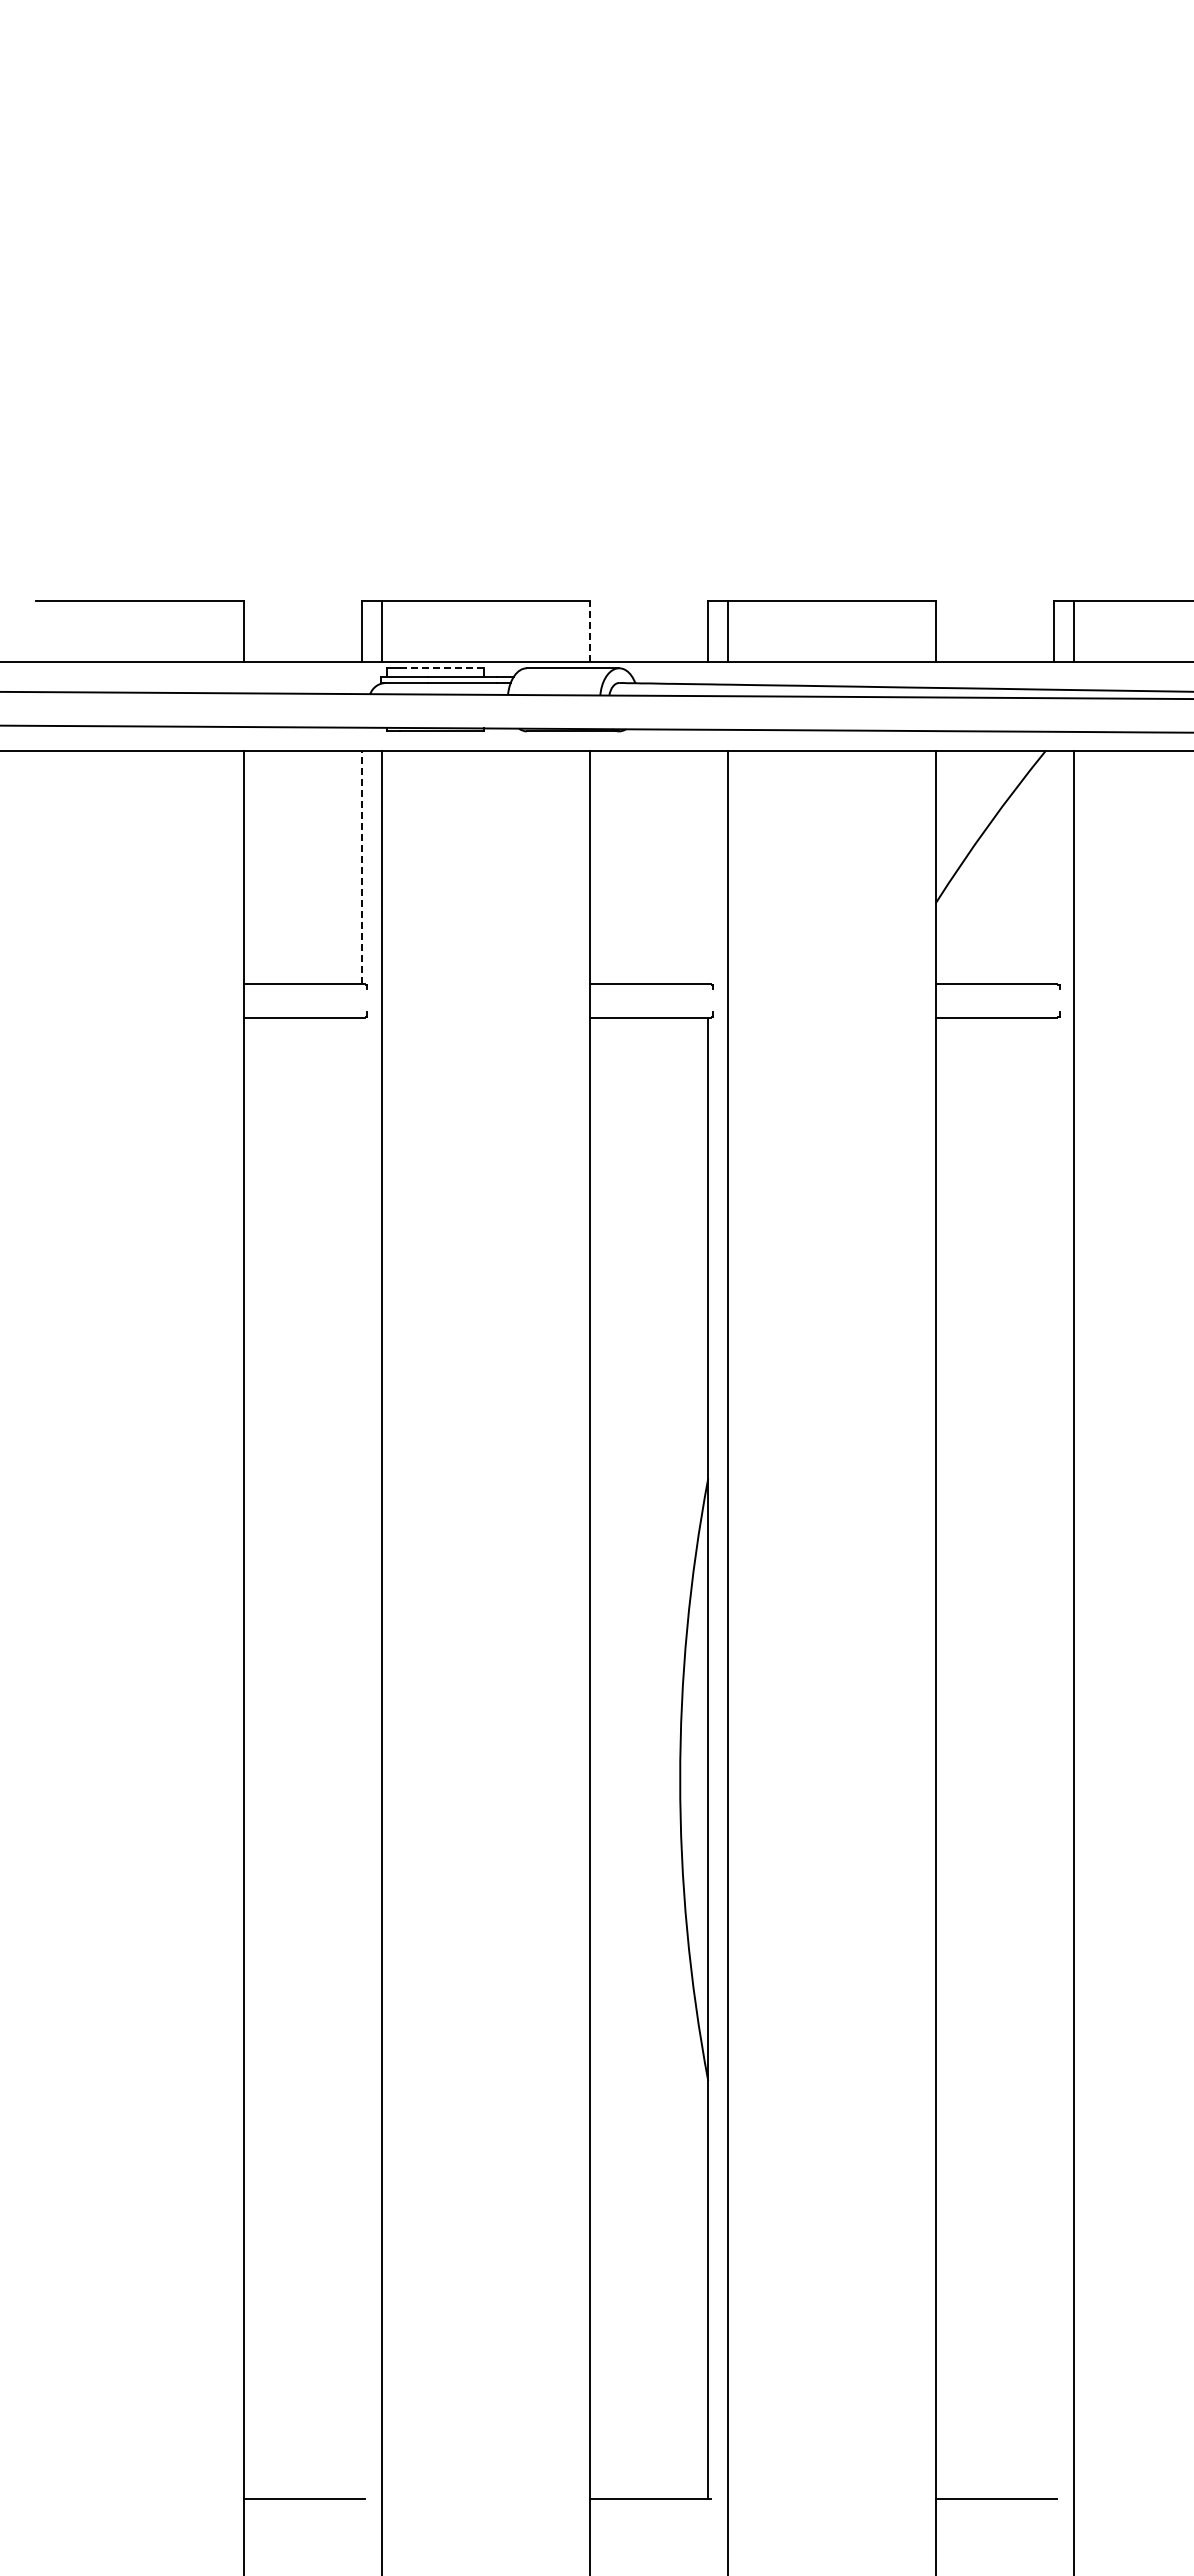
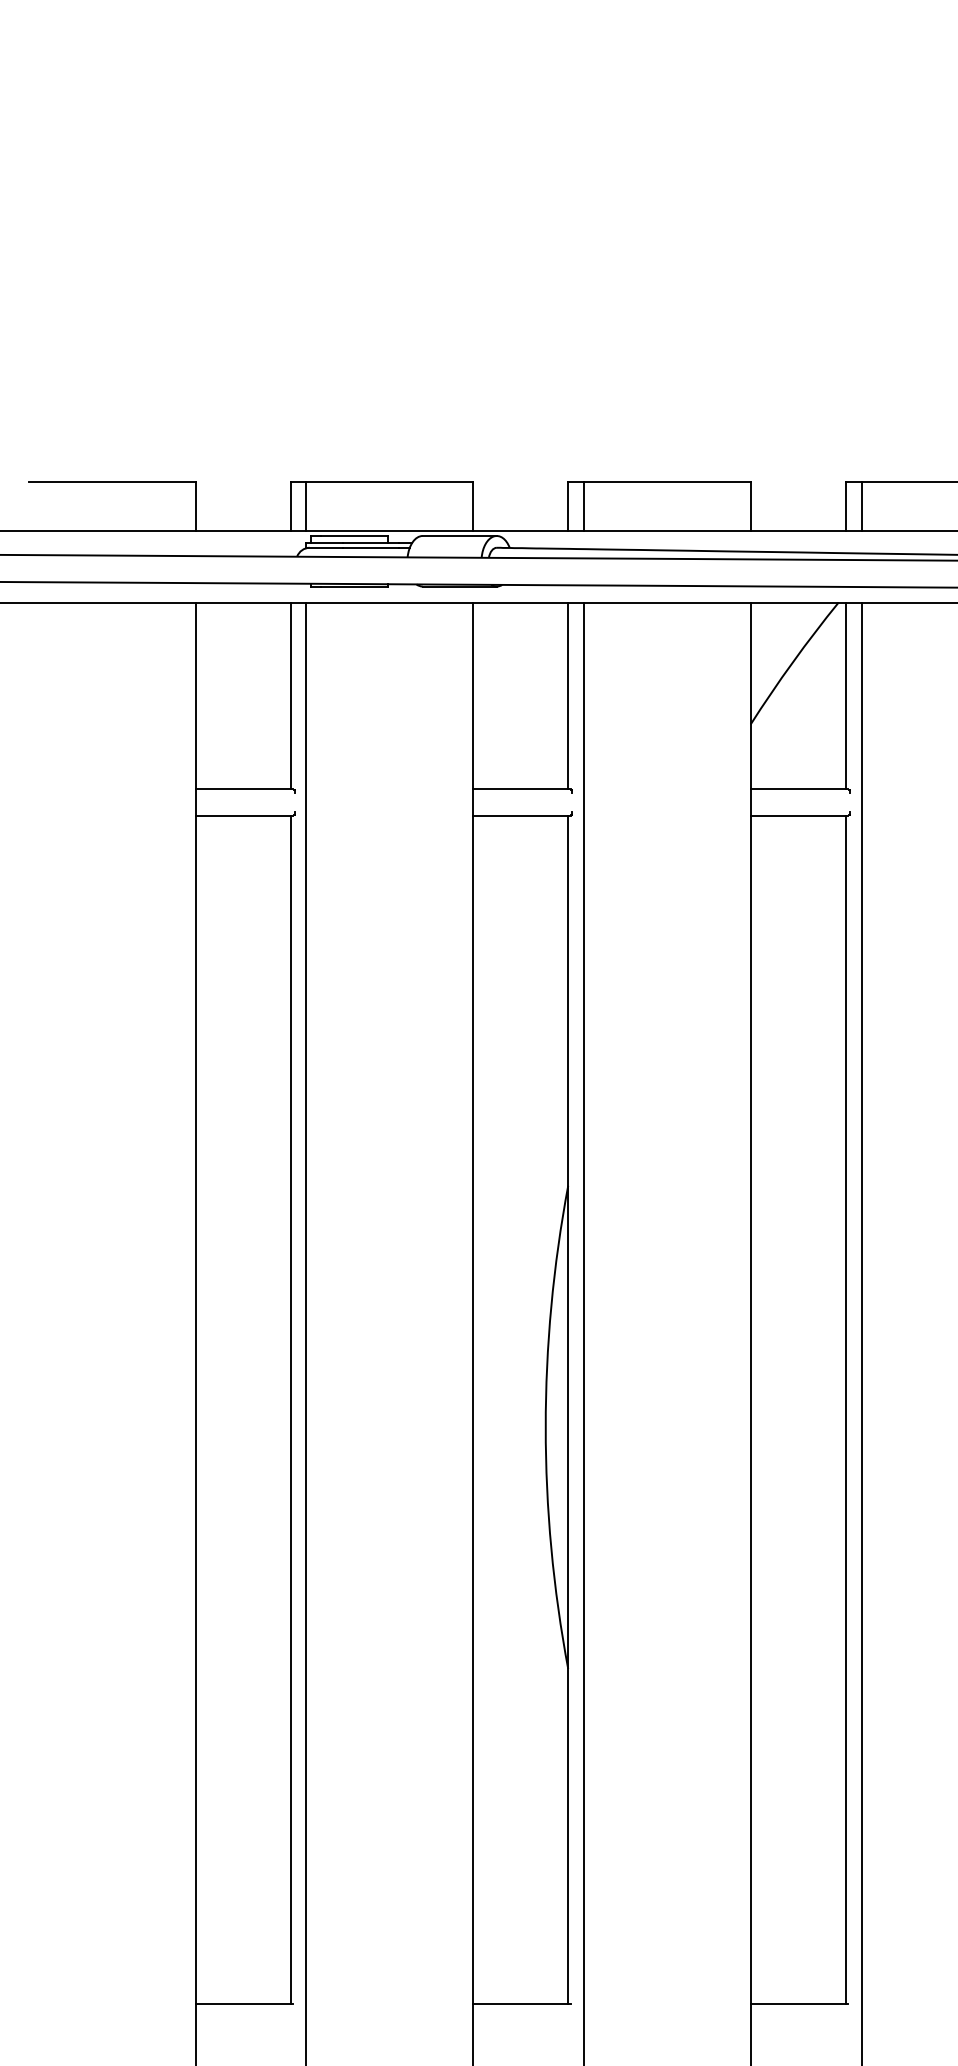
line: (589, 630) -> (472, 505), dashed -> solid
line: (441, 668) -> (354, 536), dashed -> solid
line: (362, 867) -> (290, 695), dashed -> solid
line: (708, 867) -> (568, 695), added
line: (1054, 867) -> (845, 695), added
line: (362, 1757) -> (290, 1409), added
line: (1054, 1757) -> (845, 1409), added

